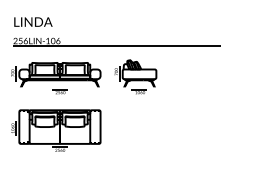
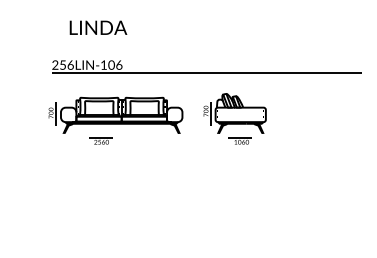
text: (33, 21) -> (98, 26), moved
part: (59, 91) -> (100, 140), moved
part: (56, 130) -> (116, 198), removed

